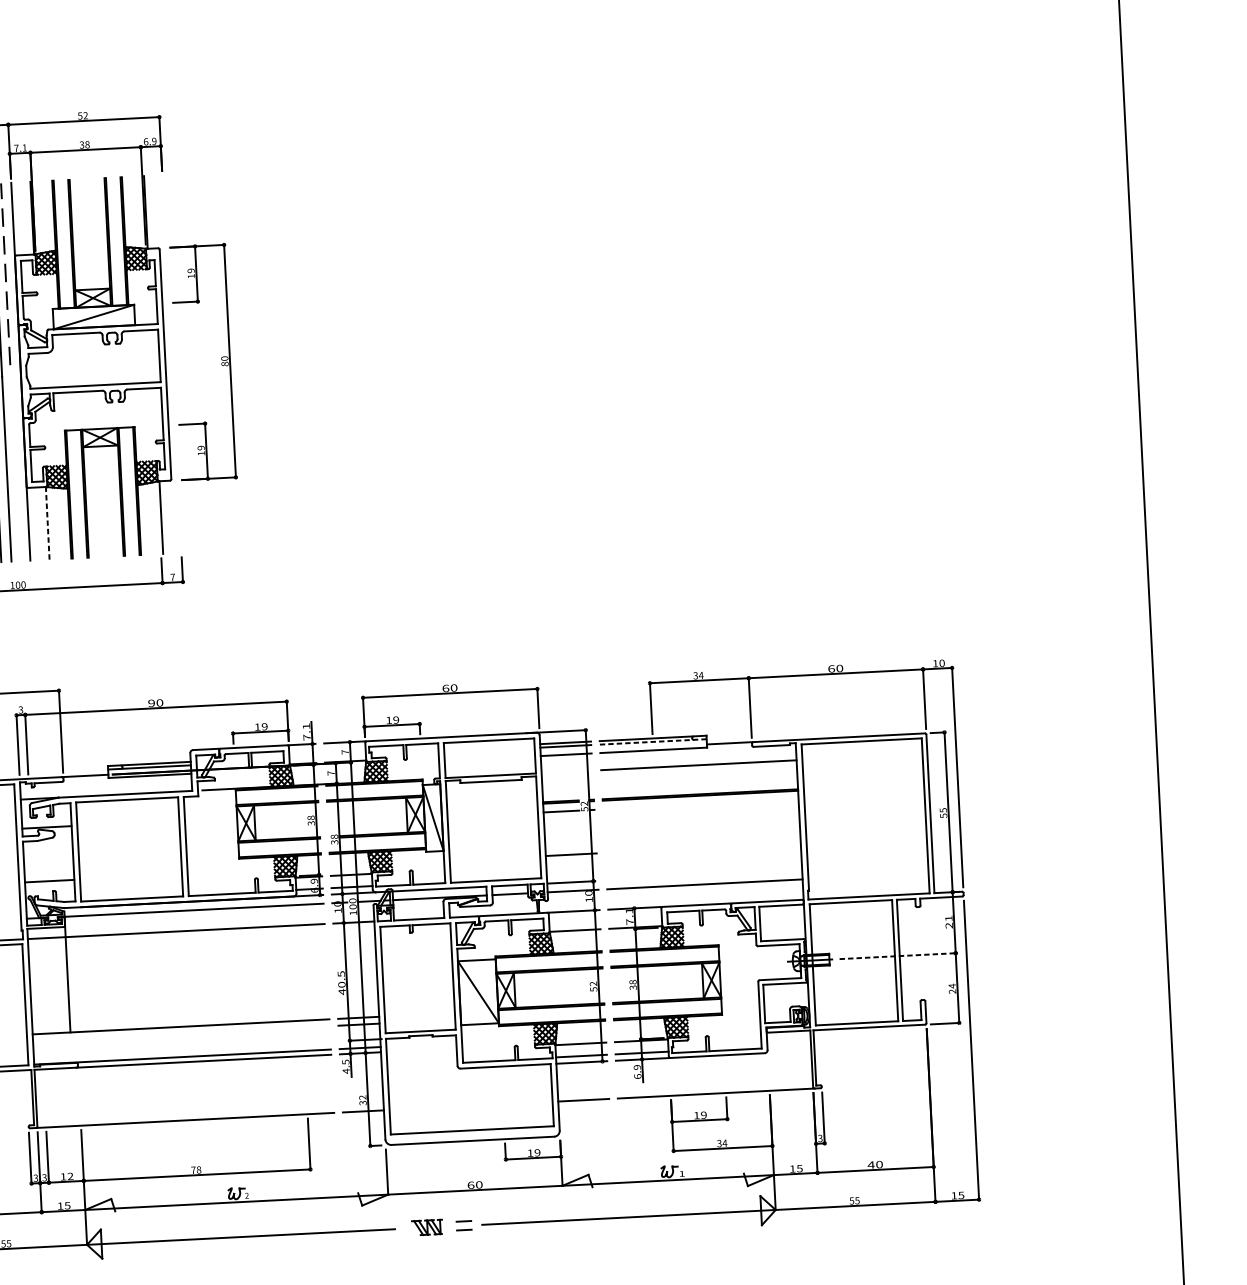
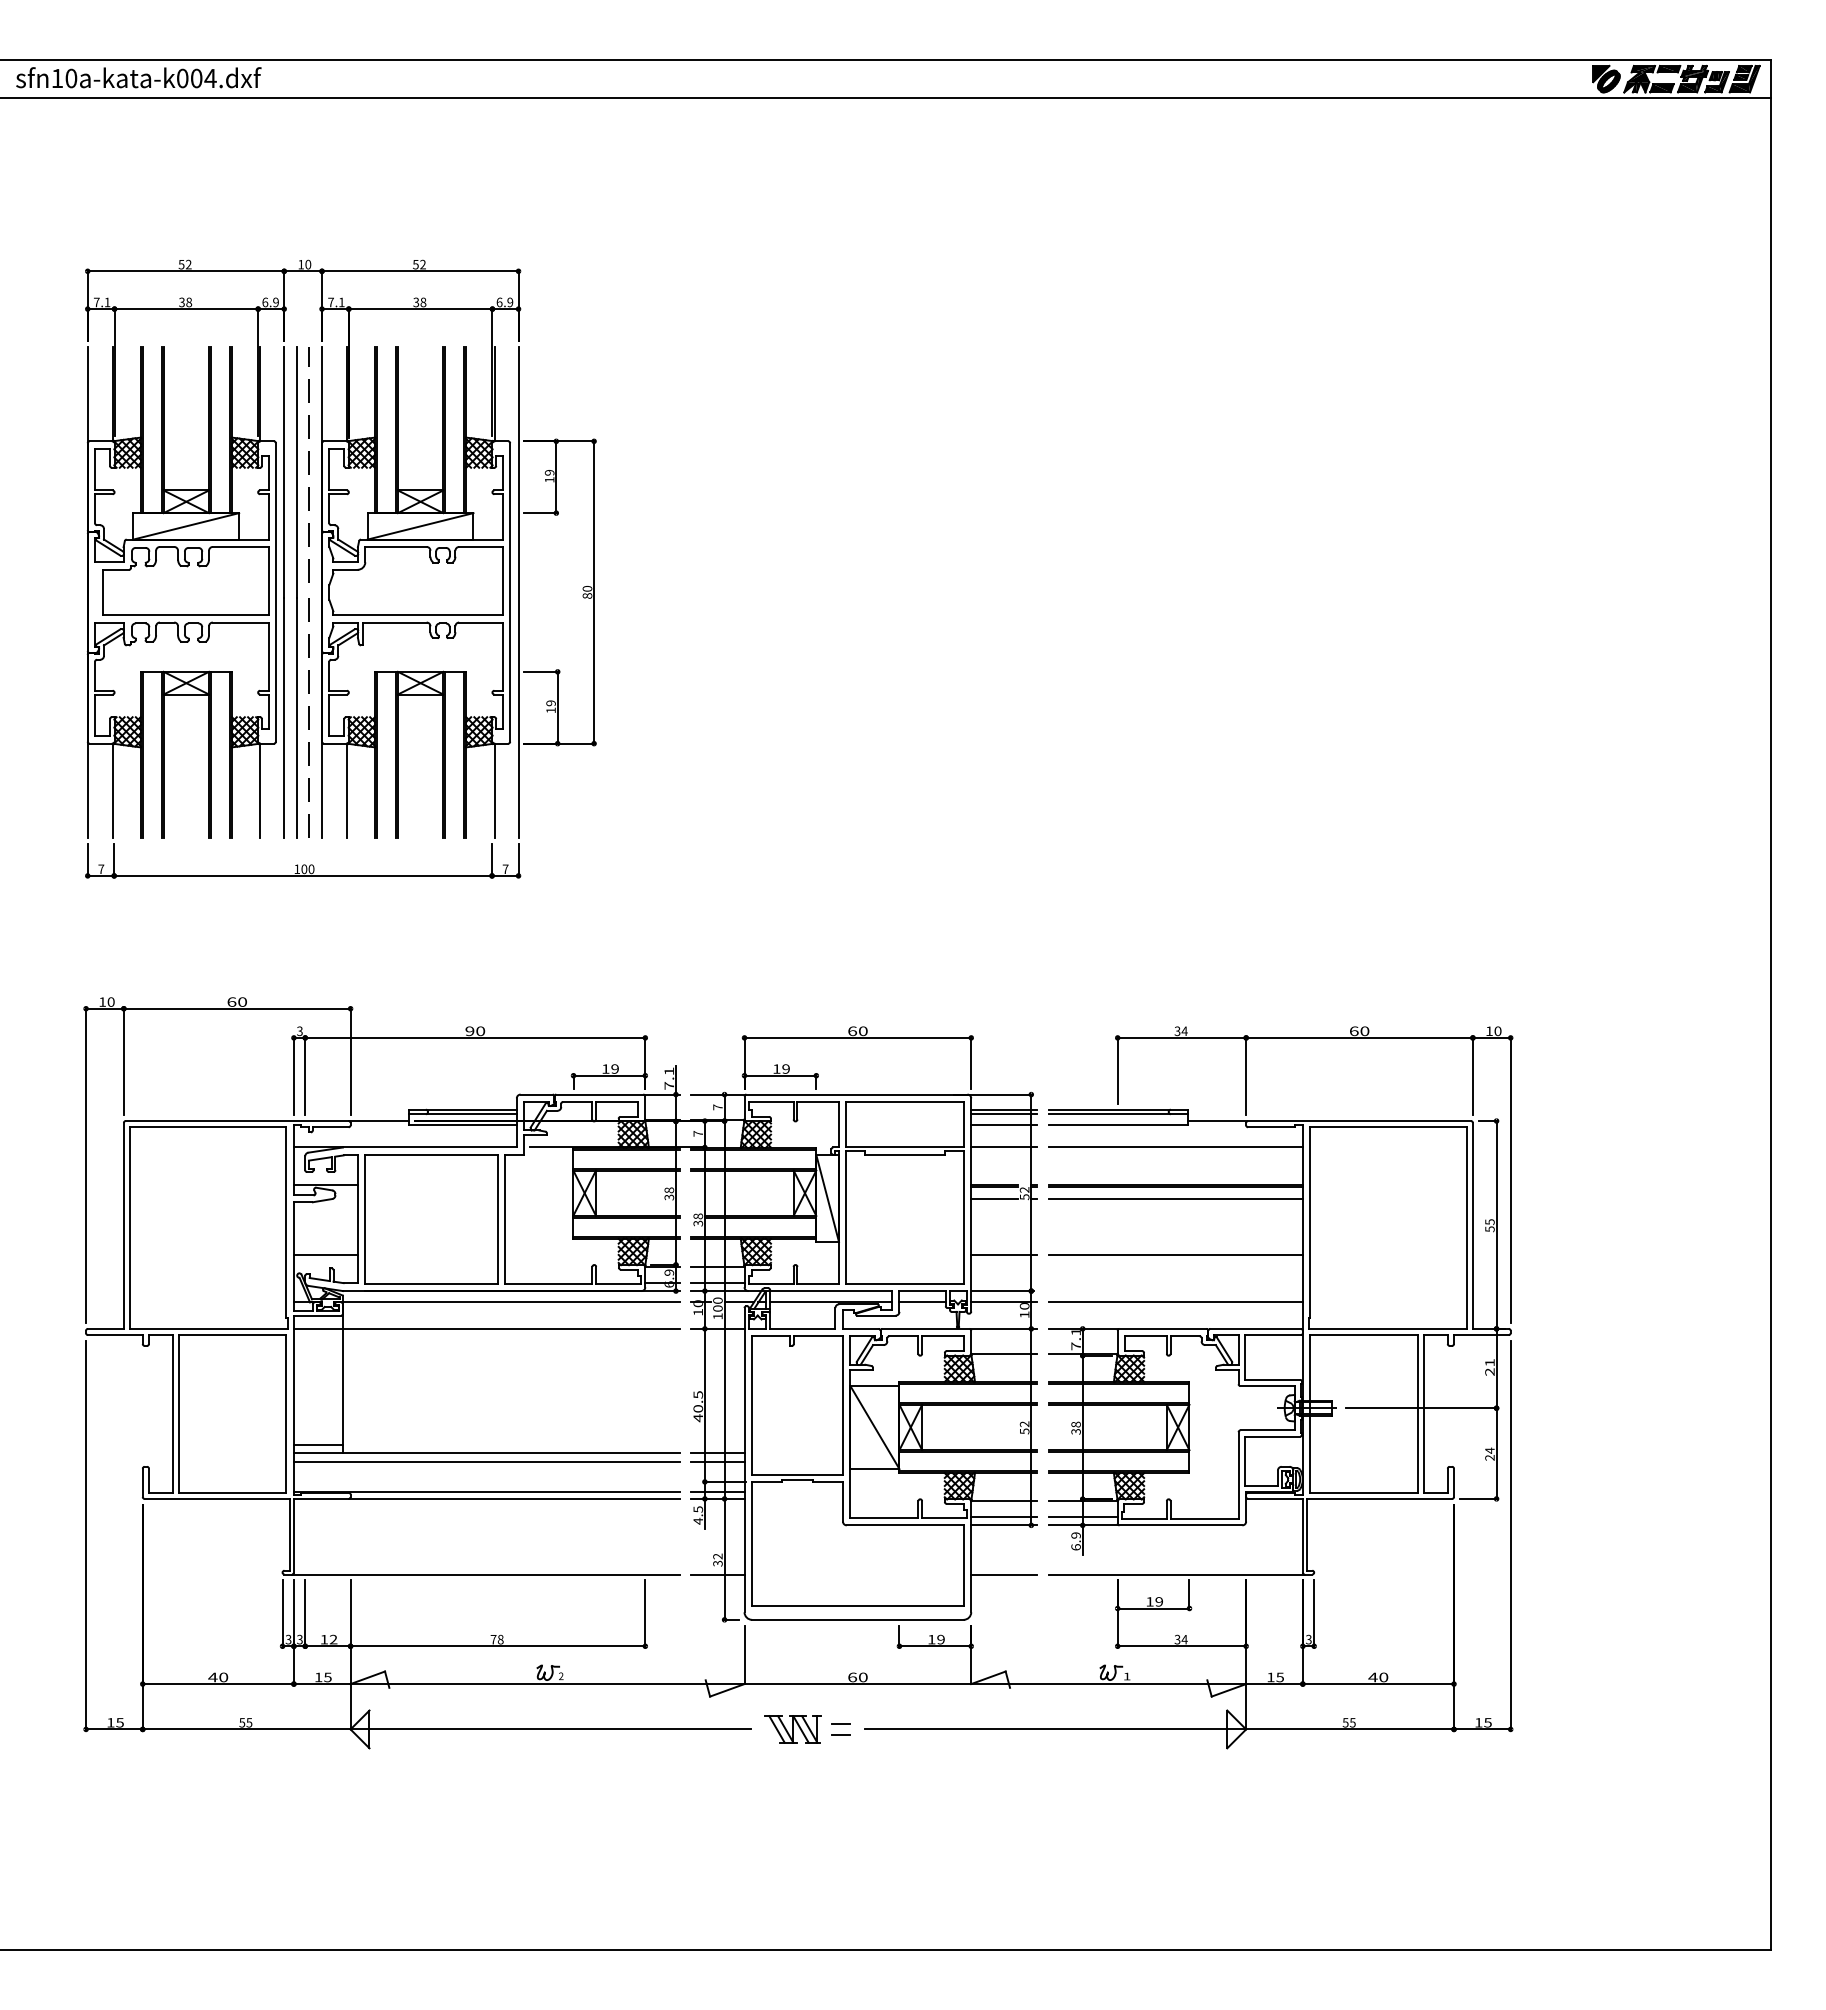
line: (171, 364) -> (518, 592), added
line: (15, 468) -> (308, 717), added
line: (47, 523) -> (346, 790), dashed -> solid
line: (652, 742) -> (1117, 1114), dashed -> solid
line: (567, 771) -> (1004, 1147), added
line: (700, 804) -> (1175, 1198), added
line: (702, 848) -> (1175, 1255), added
line: (898, 956) -> (1421, 1408), dashed -> solid
line: (51, 1027) -> (318, 1445), added
line: (181, 1033) -> (486, 1461), added
part: (426, 1227) -> (792, 1729), size x1.43

